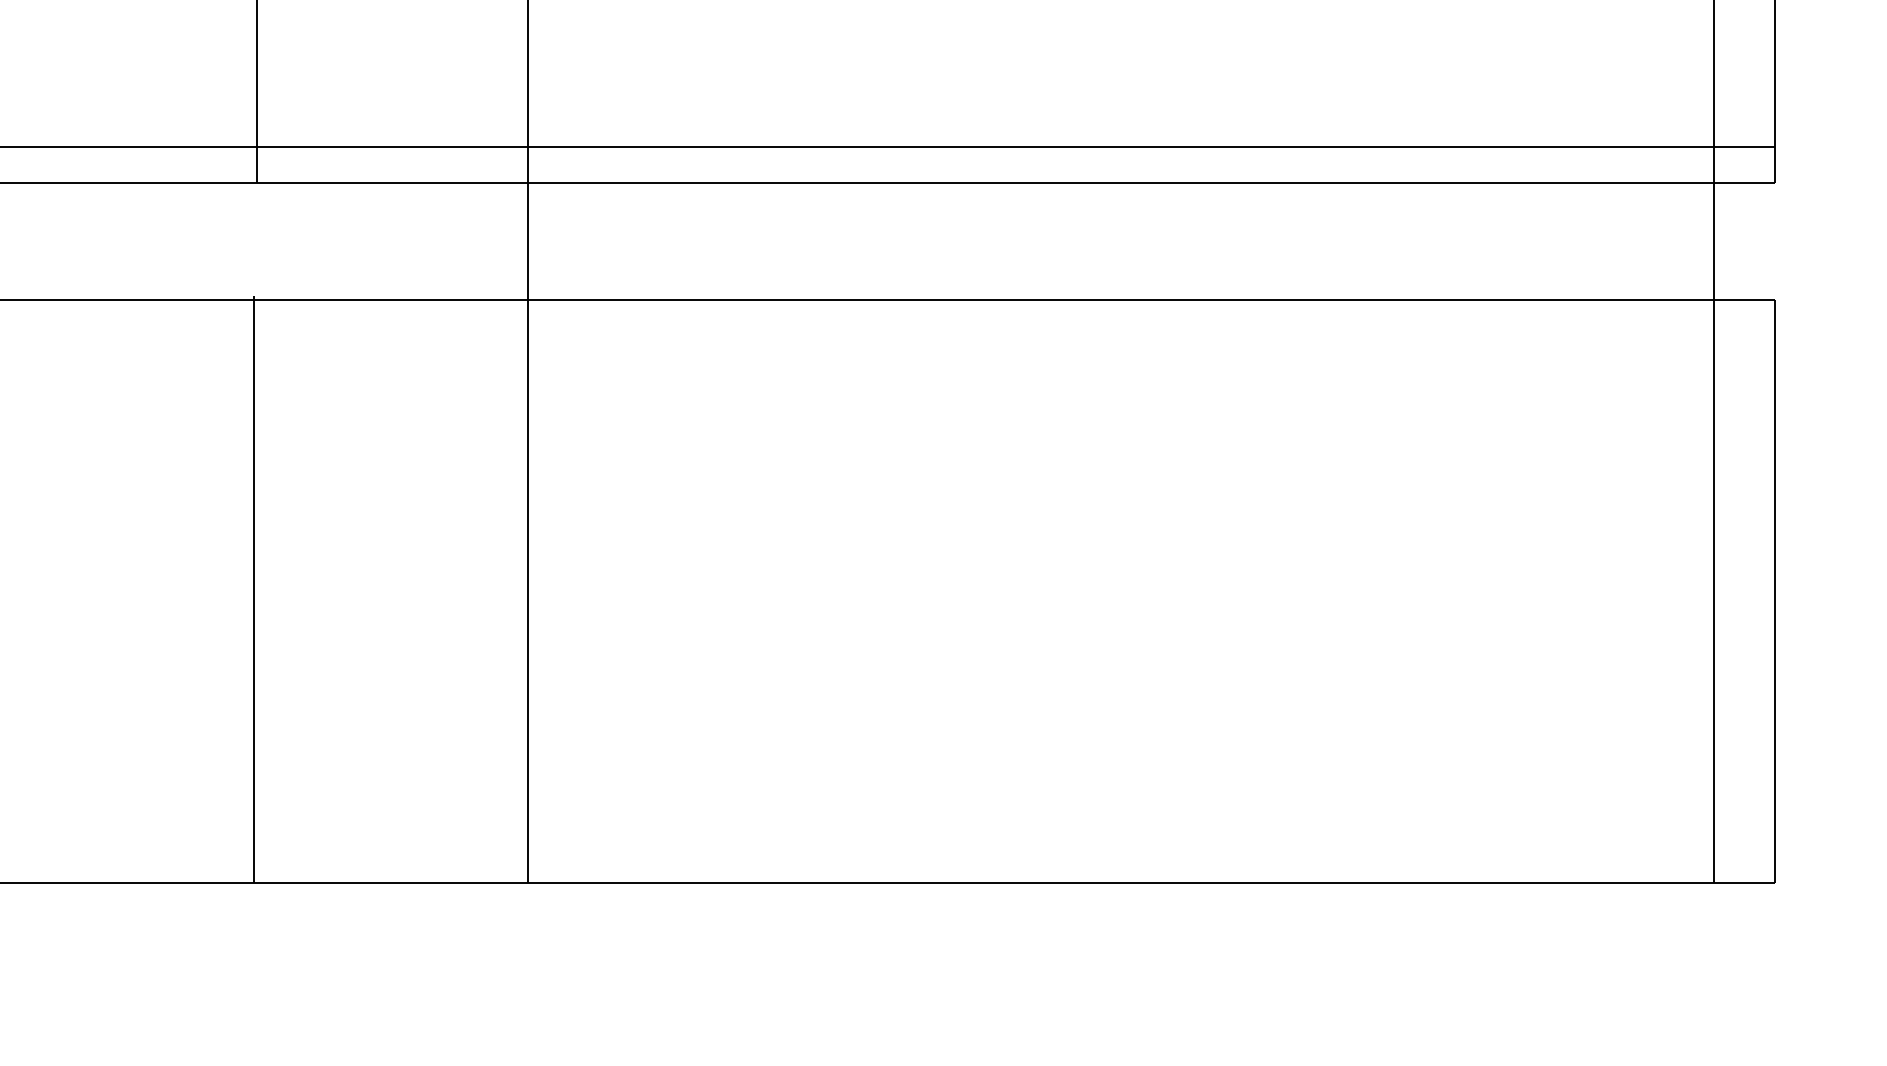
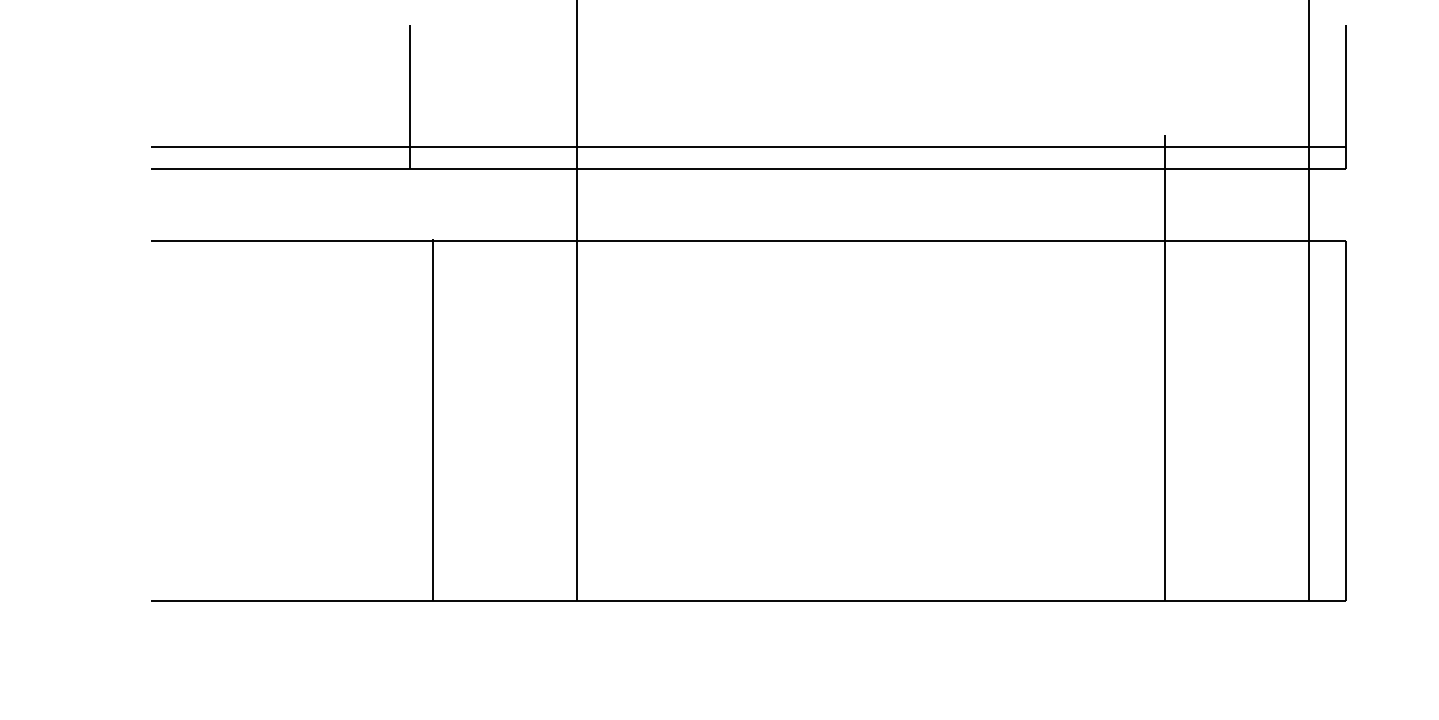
line: (1480, 504) -> (1164, 367), added
line: (254, 589) -> (433, 419), moved

